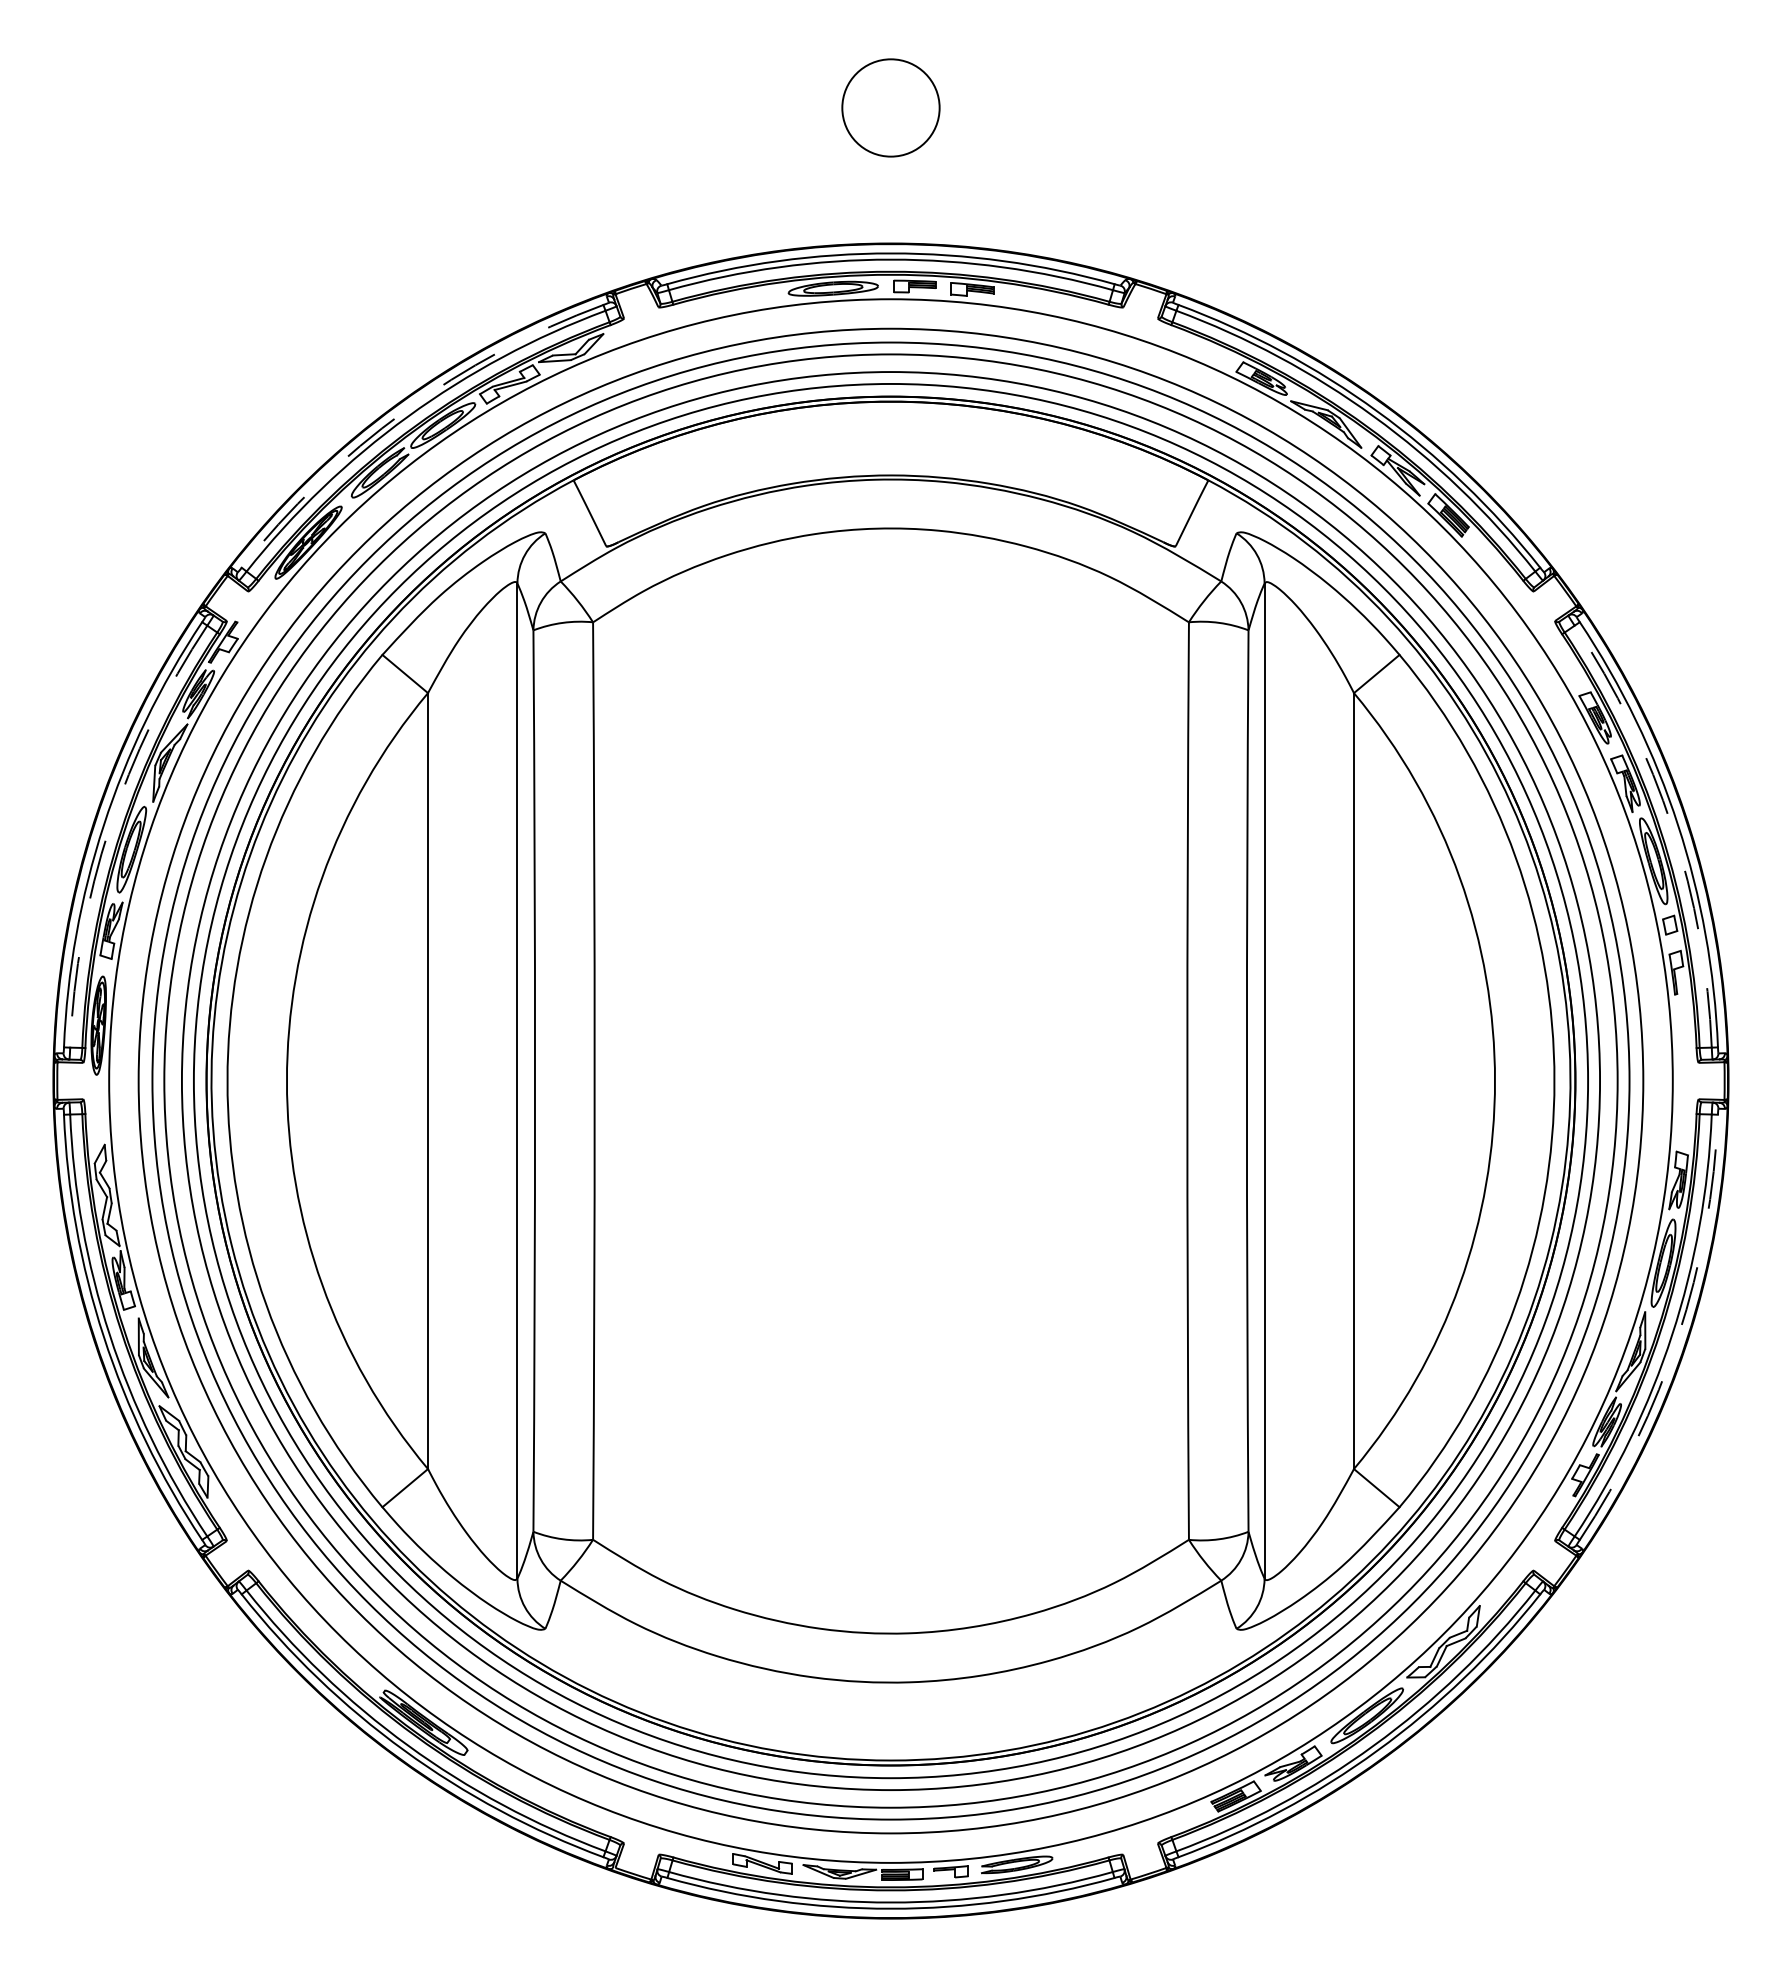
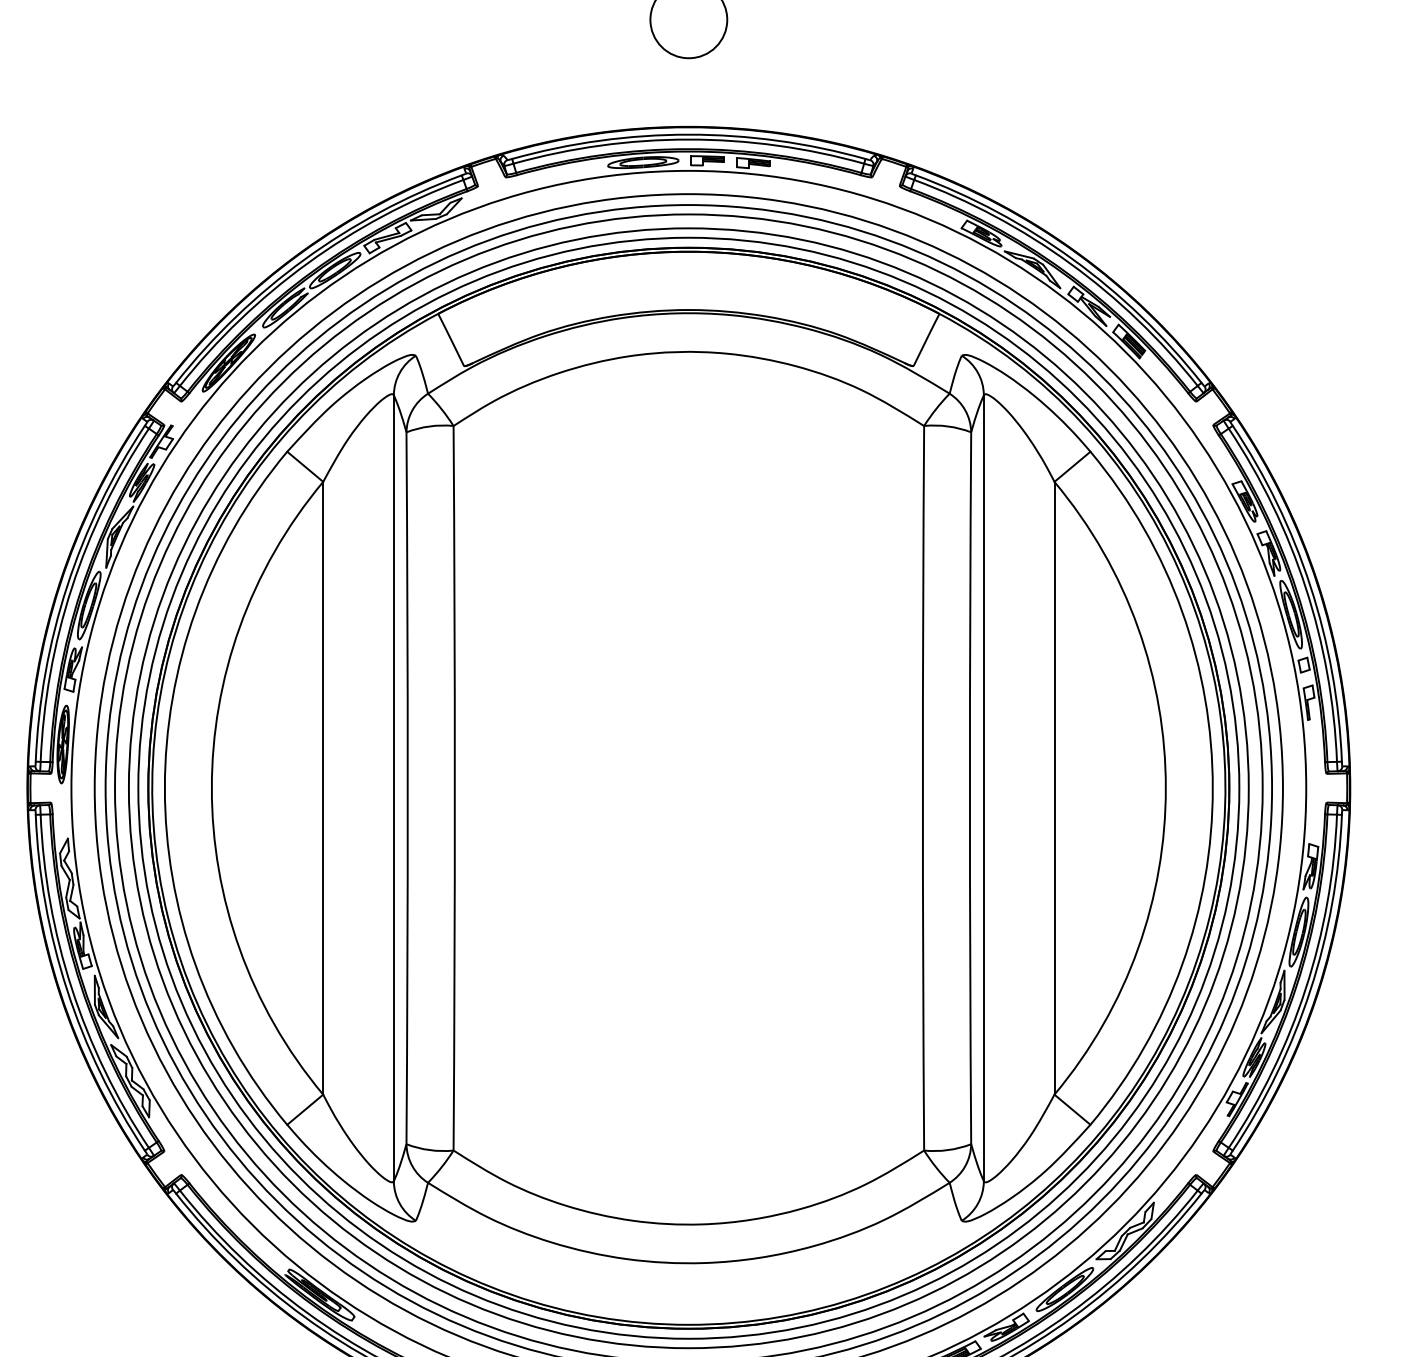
arc: (404, 411) -> (304, 259), dashed -> solid
arc: (109, 827) -> (71, 588), dashed -> solid
arc: (1672, 827) -> (1306, 588), dashed -> solid
arc: (1678, 1336) -> (1310, 989), dashed -> solid

